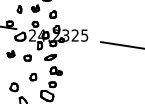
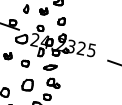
part: (33, 77) -> (27, 85), size x1.6

